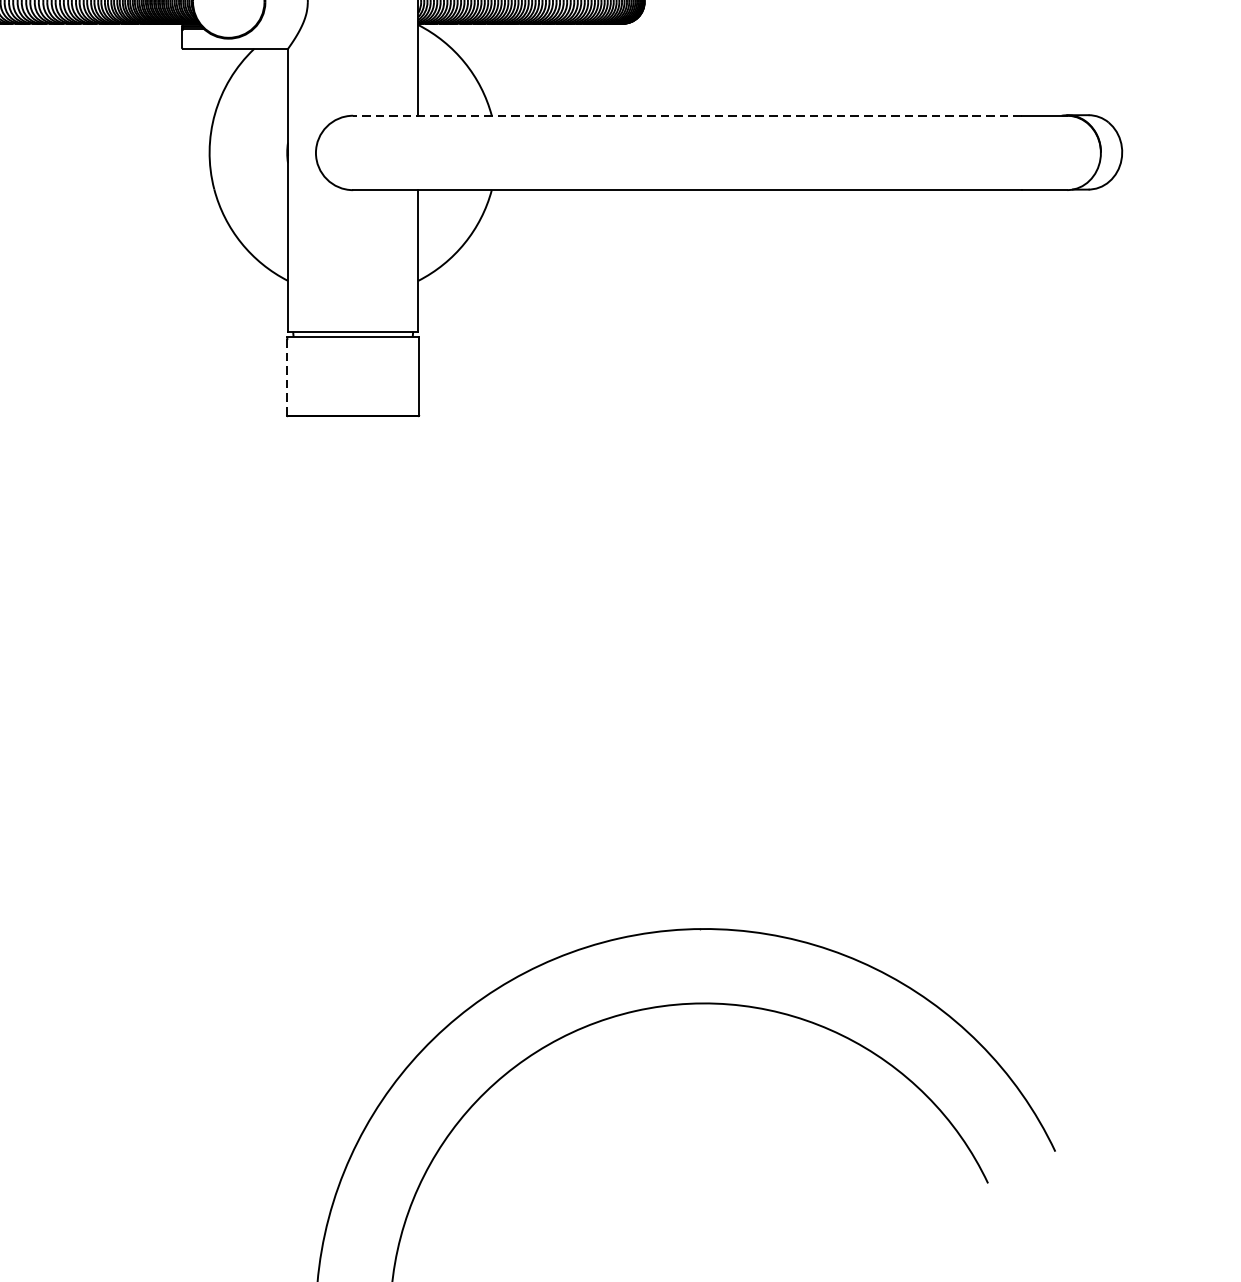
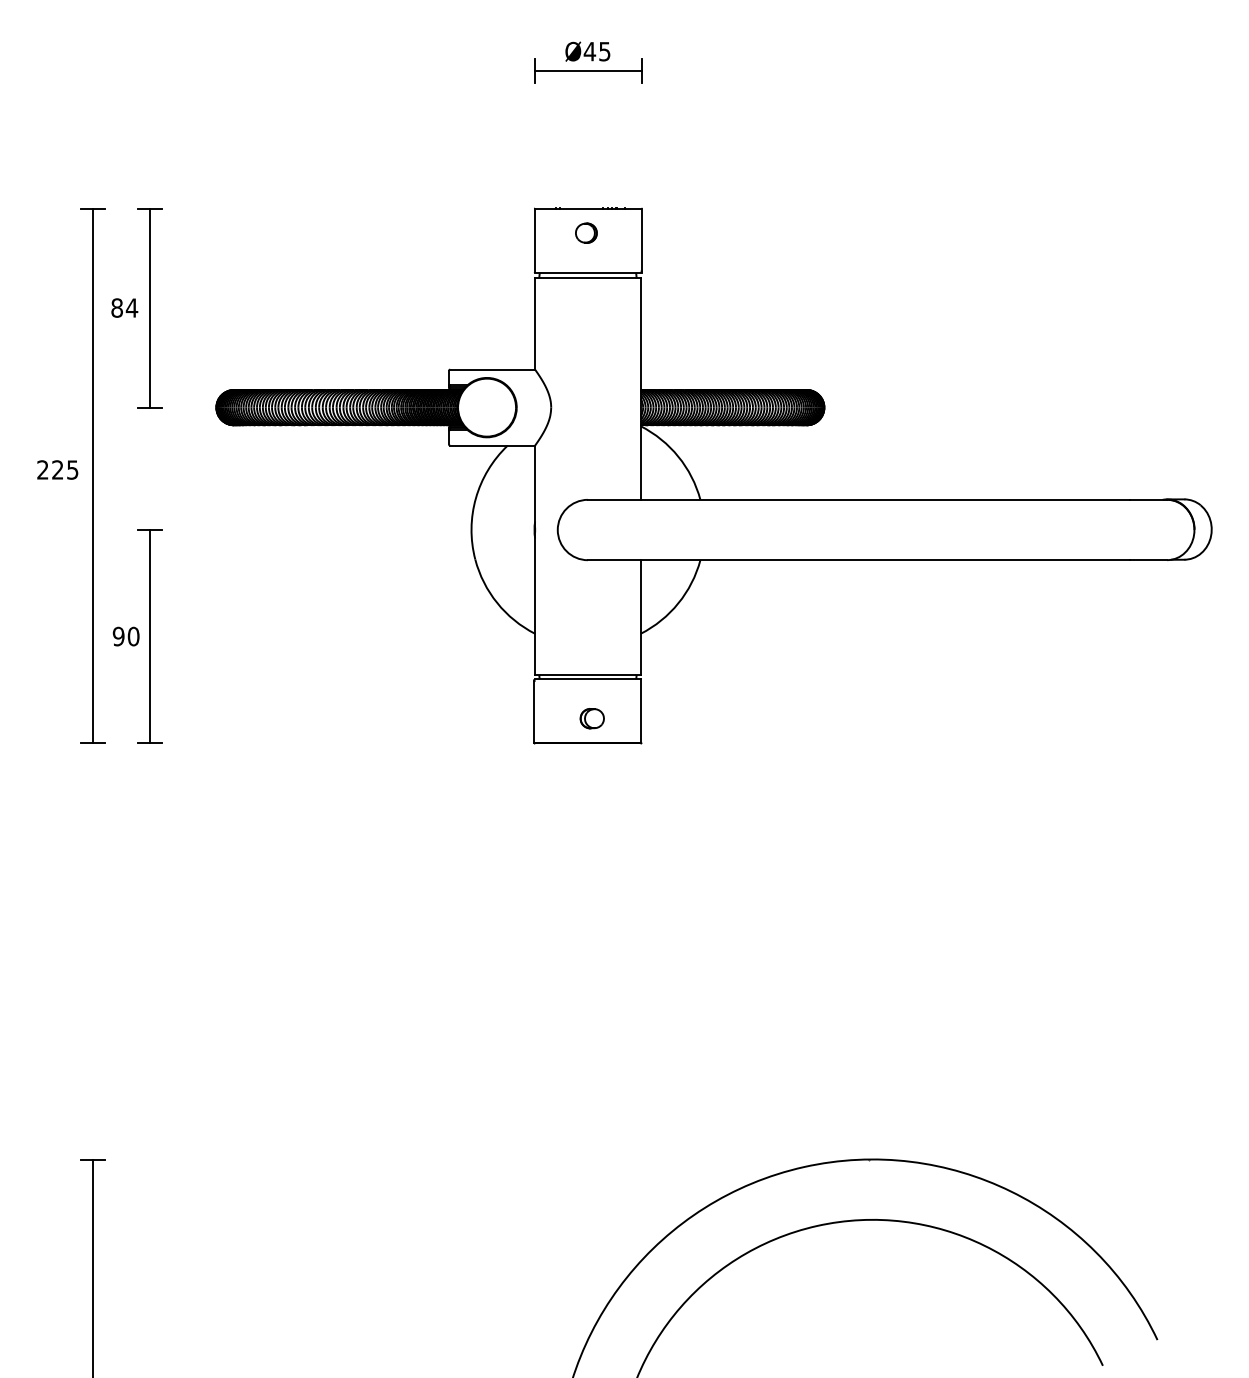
line: (686, 115) -> (858, 499), dashed -> solid
line: (287, 377) -> (534, 712), dashed -> solid
part: (357, 385) -> (591, 718), added

